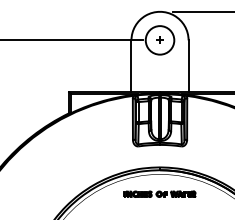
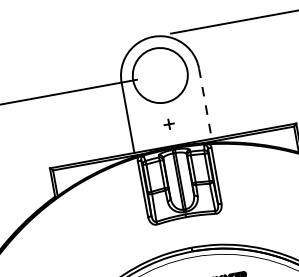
part: (159, 39) -> (168, 123), moved
circle: (159, 40) -> (159, 75), size x1.4
line: (188, 66) -> (205, 103), solid -> dashed

